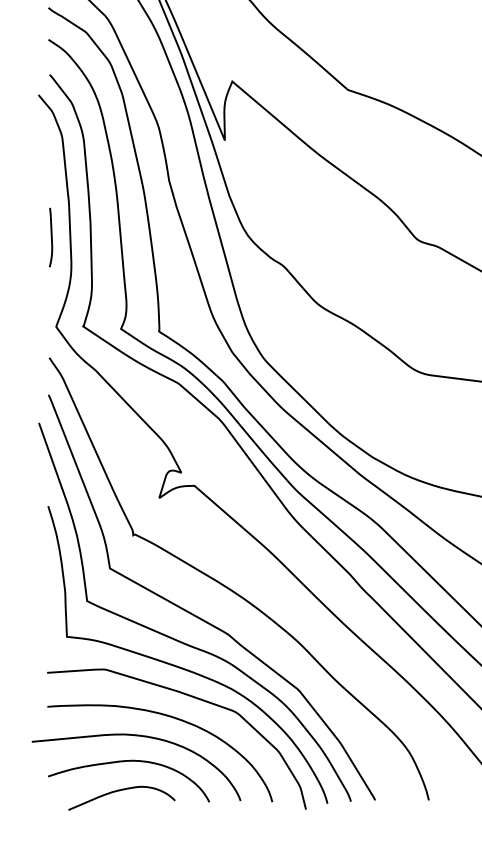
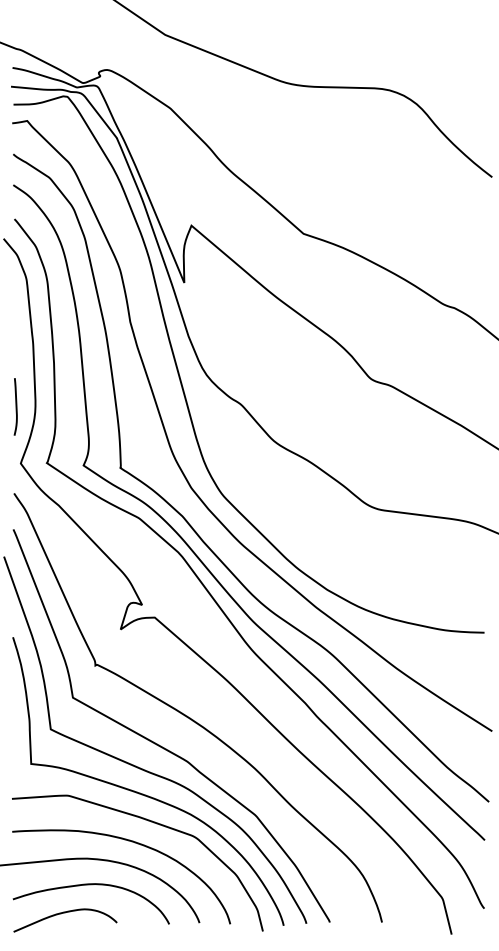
curve: (50, 237) -> (15, 406), moved
curve: (121, 791) -> (65, 913), moved

